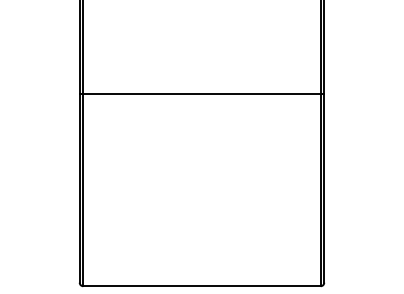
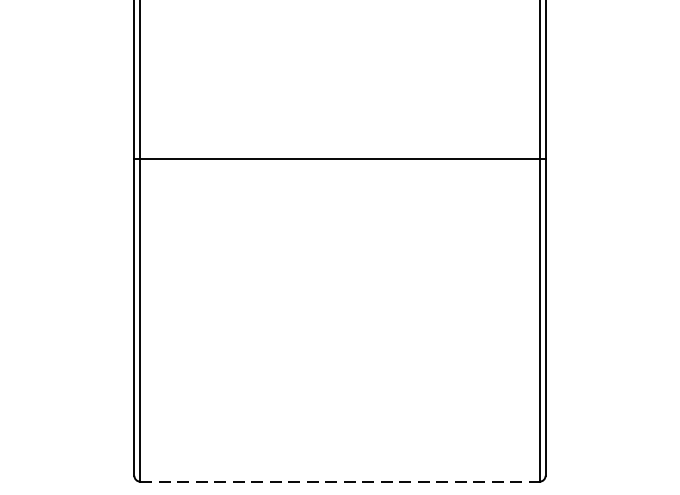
line: (201, 286) -> (339, 482), solid -> dashed

